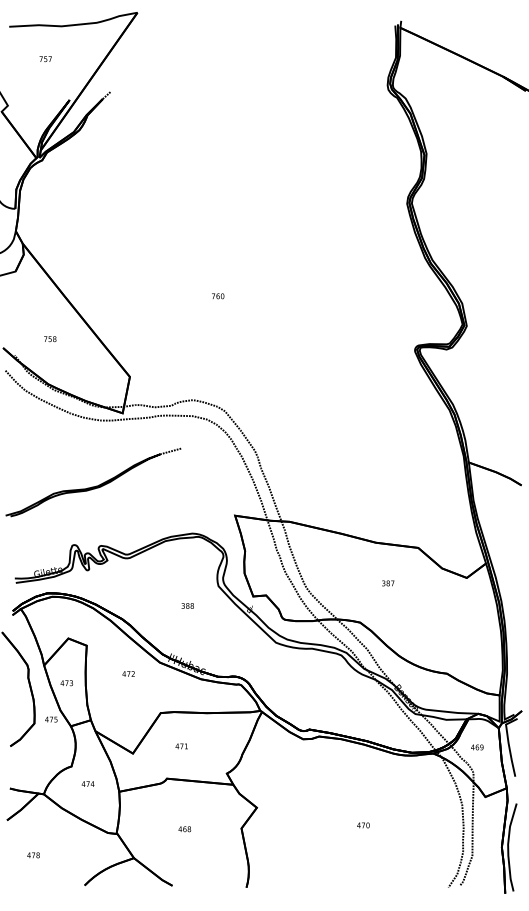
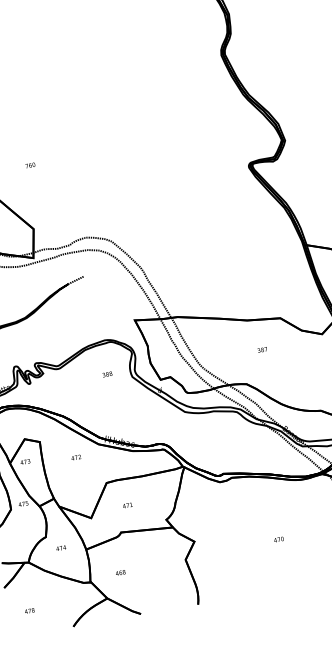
text: (218, 296) -> (30, 165), moved
text: (187, 605) -> (107, 374), moved
text: (66, 683) -> (25, 462), moved
text: (184, 829) -> (120, 573), moved

